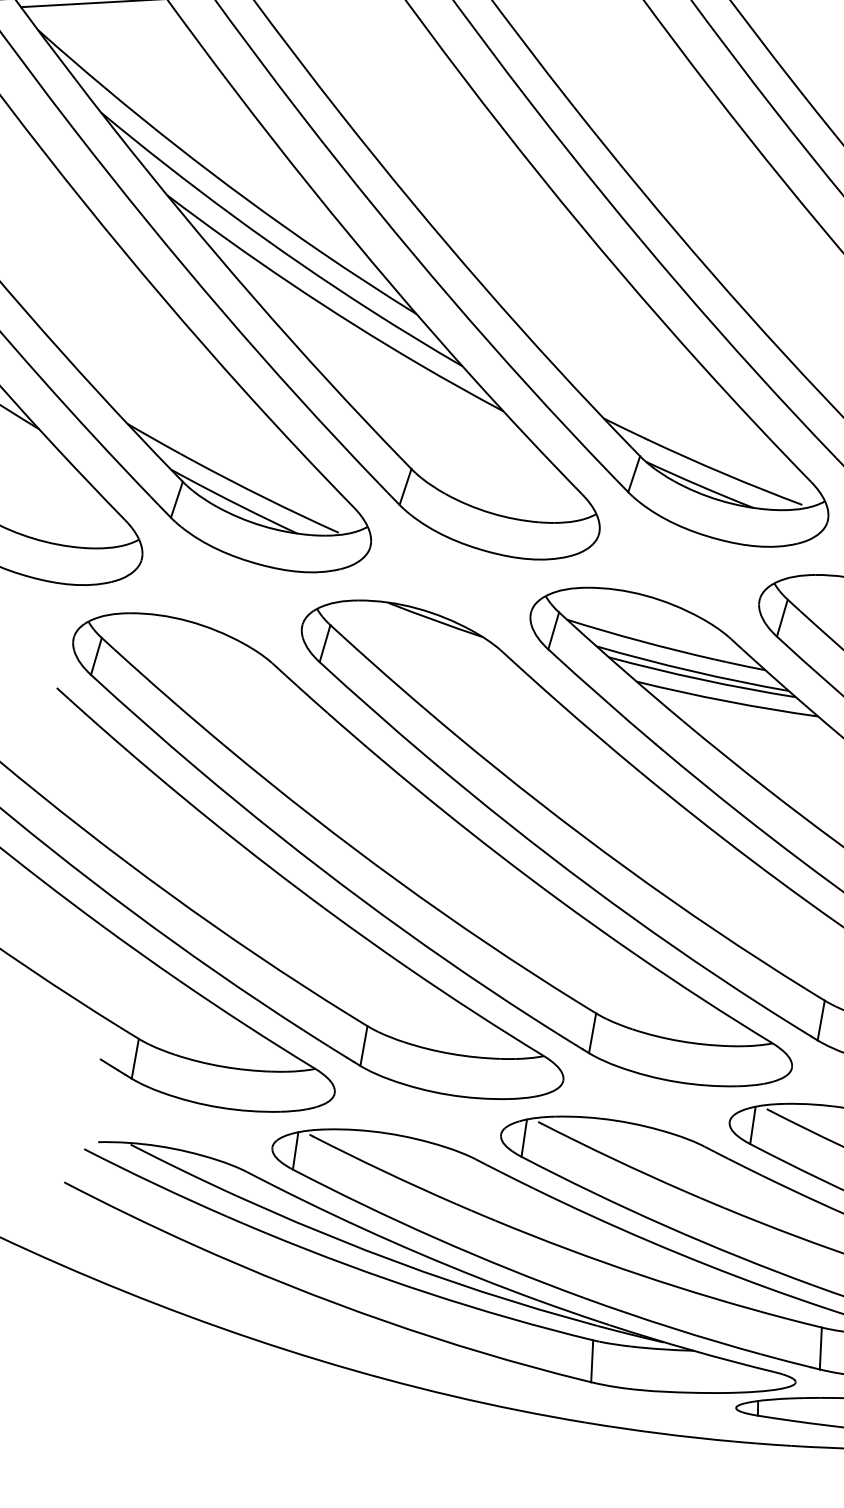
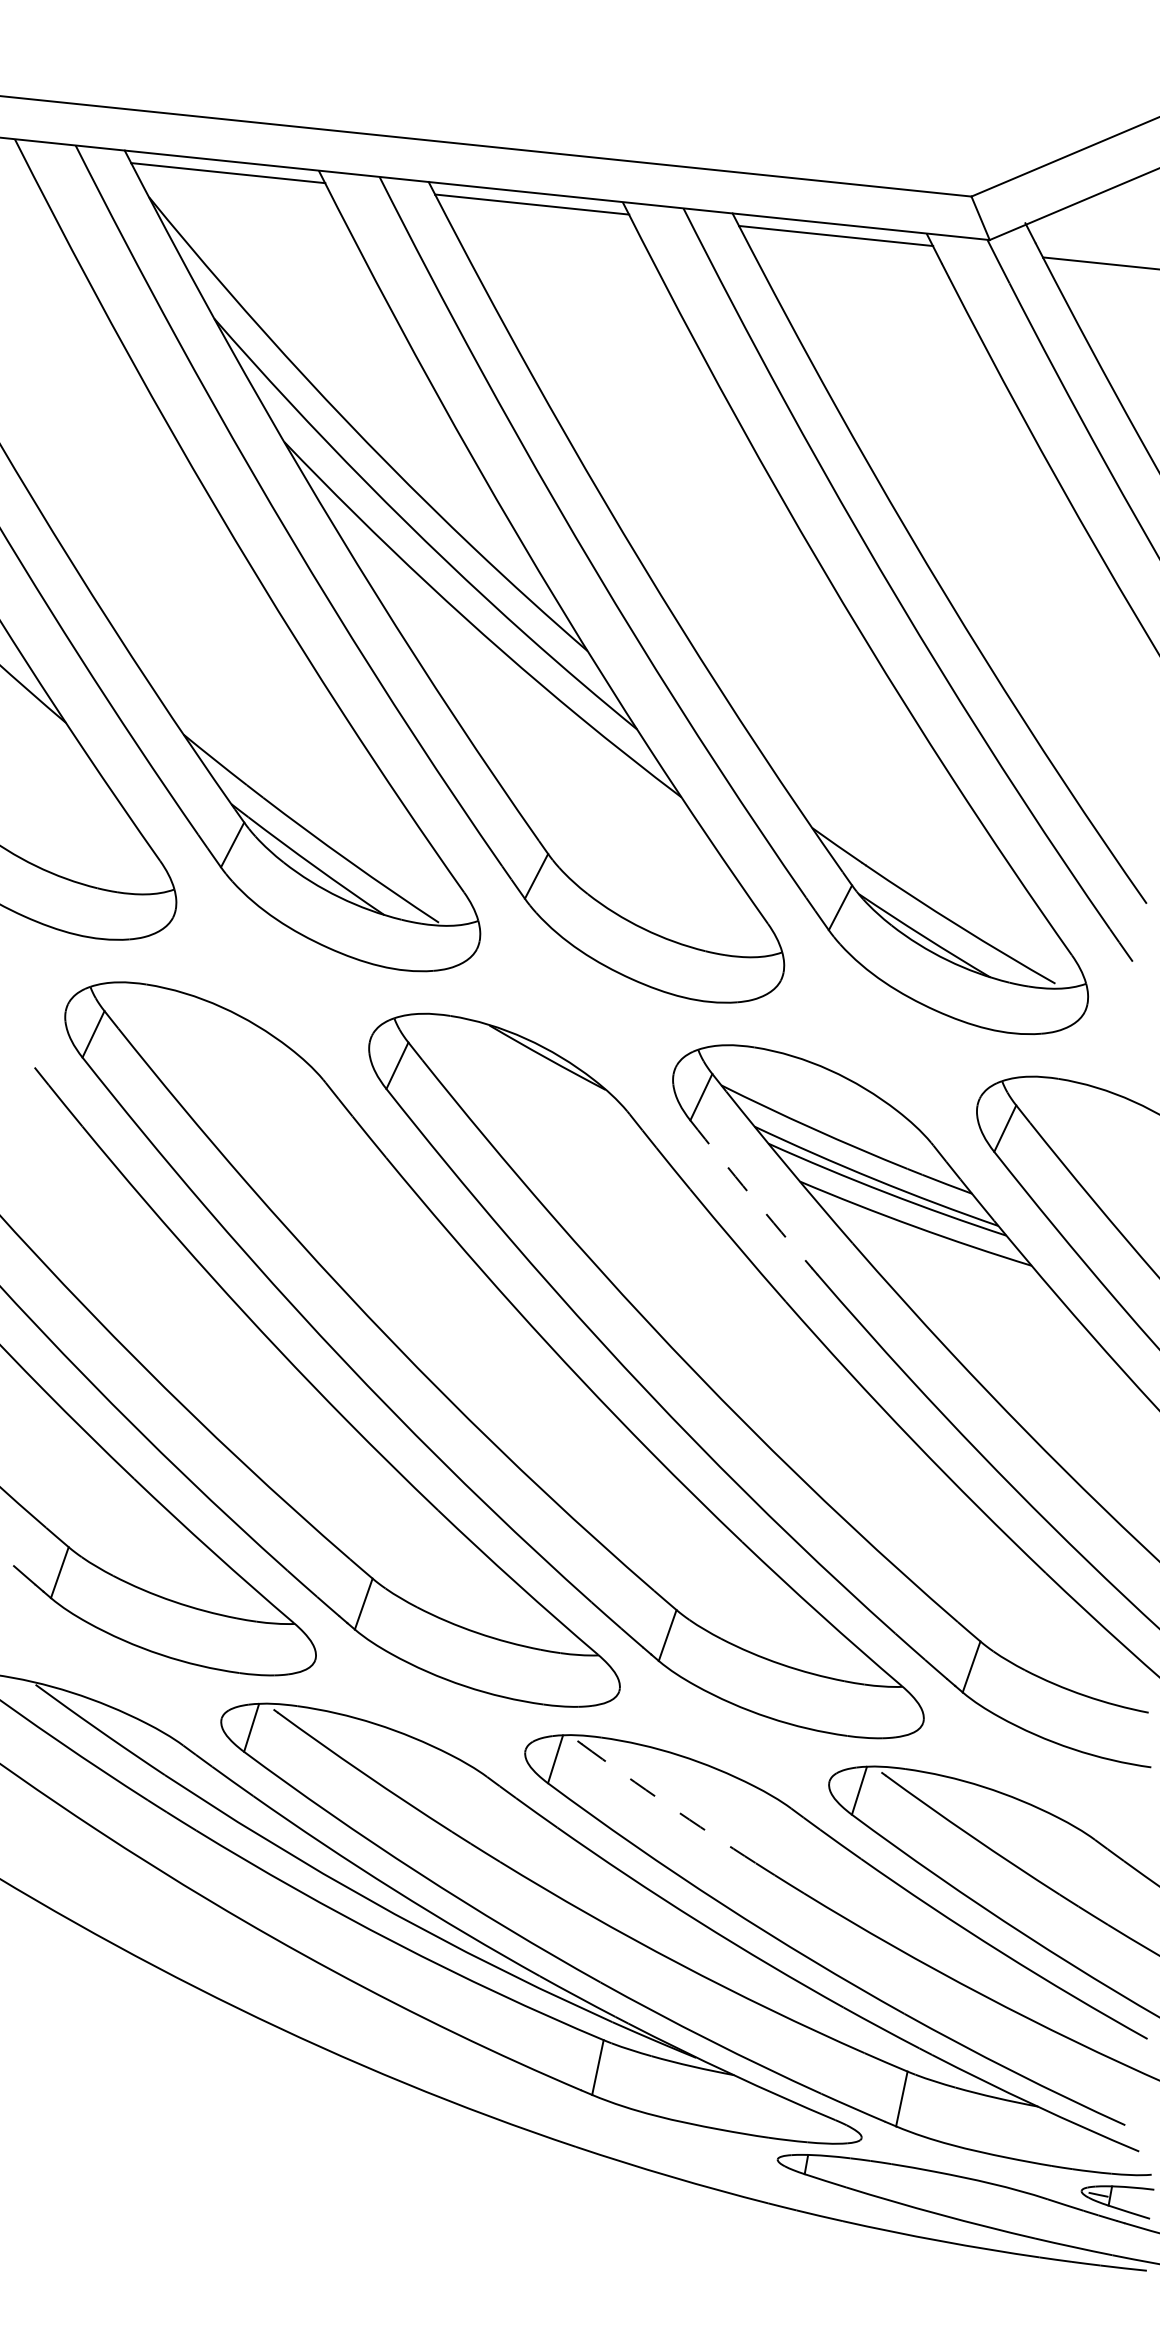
arc: (601, 697) -> (750, 1195), solid -> dashed
arc: (612, 1158) -> (667, 1804), solid -> dashed

